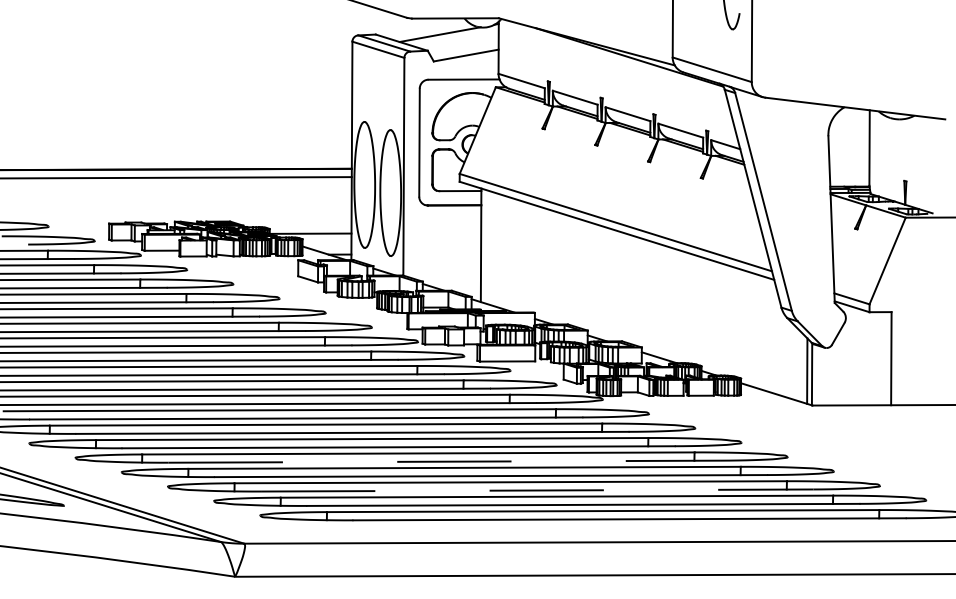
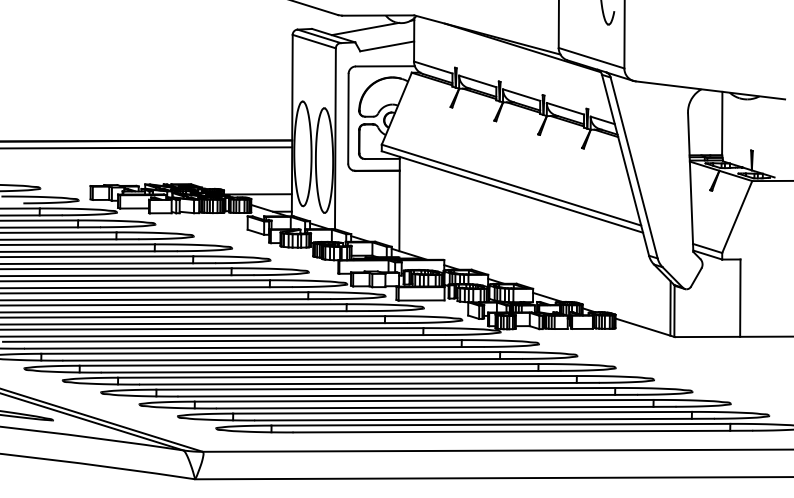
line: (445, 461) -> (370, 383), dashed -> solid
line: (537, 490) -> (446, 407), dashed -> solid

